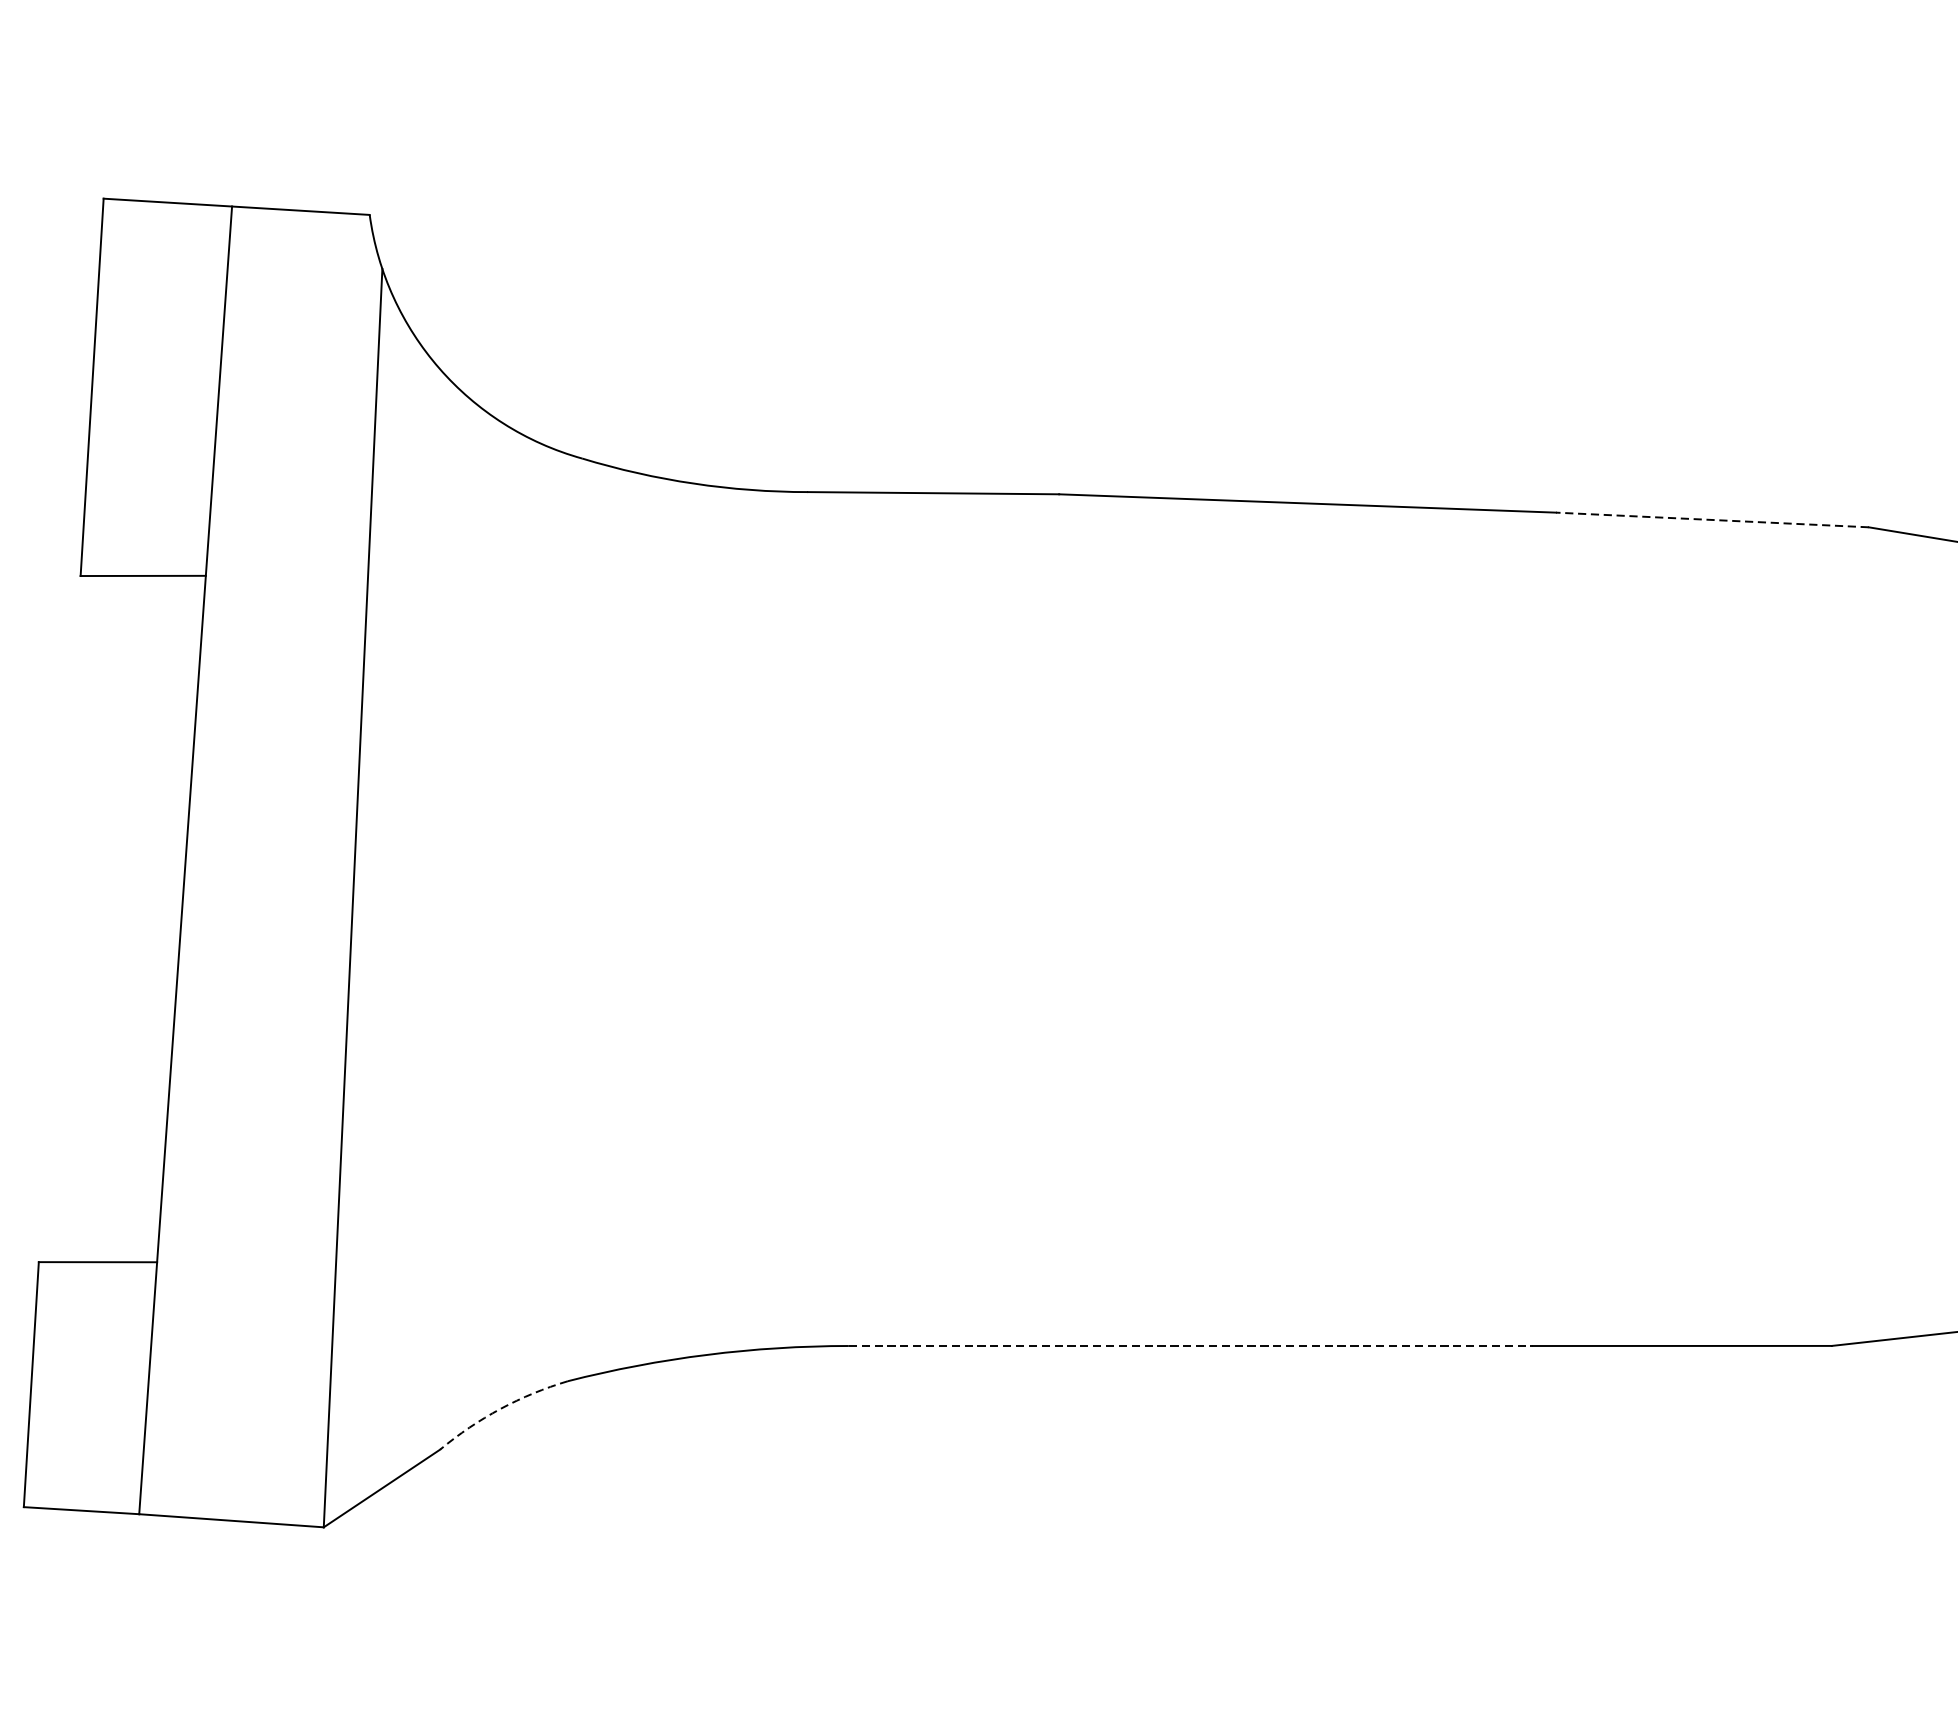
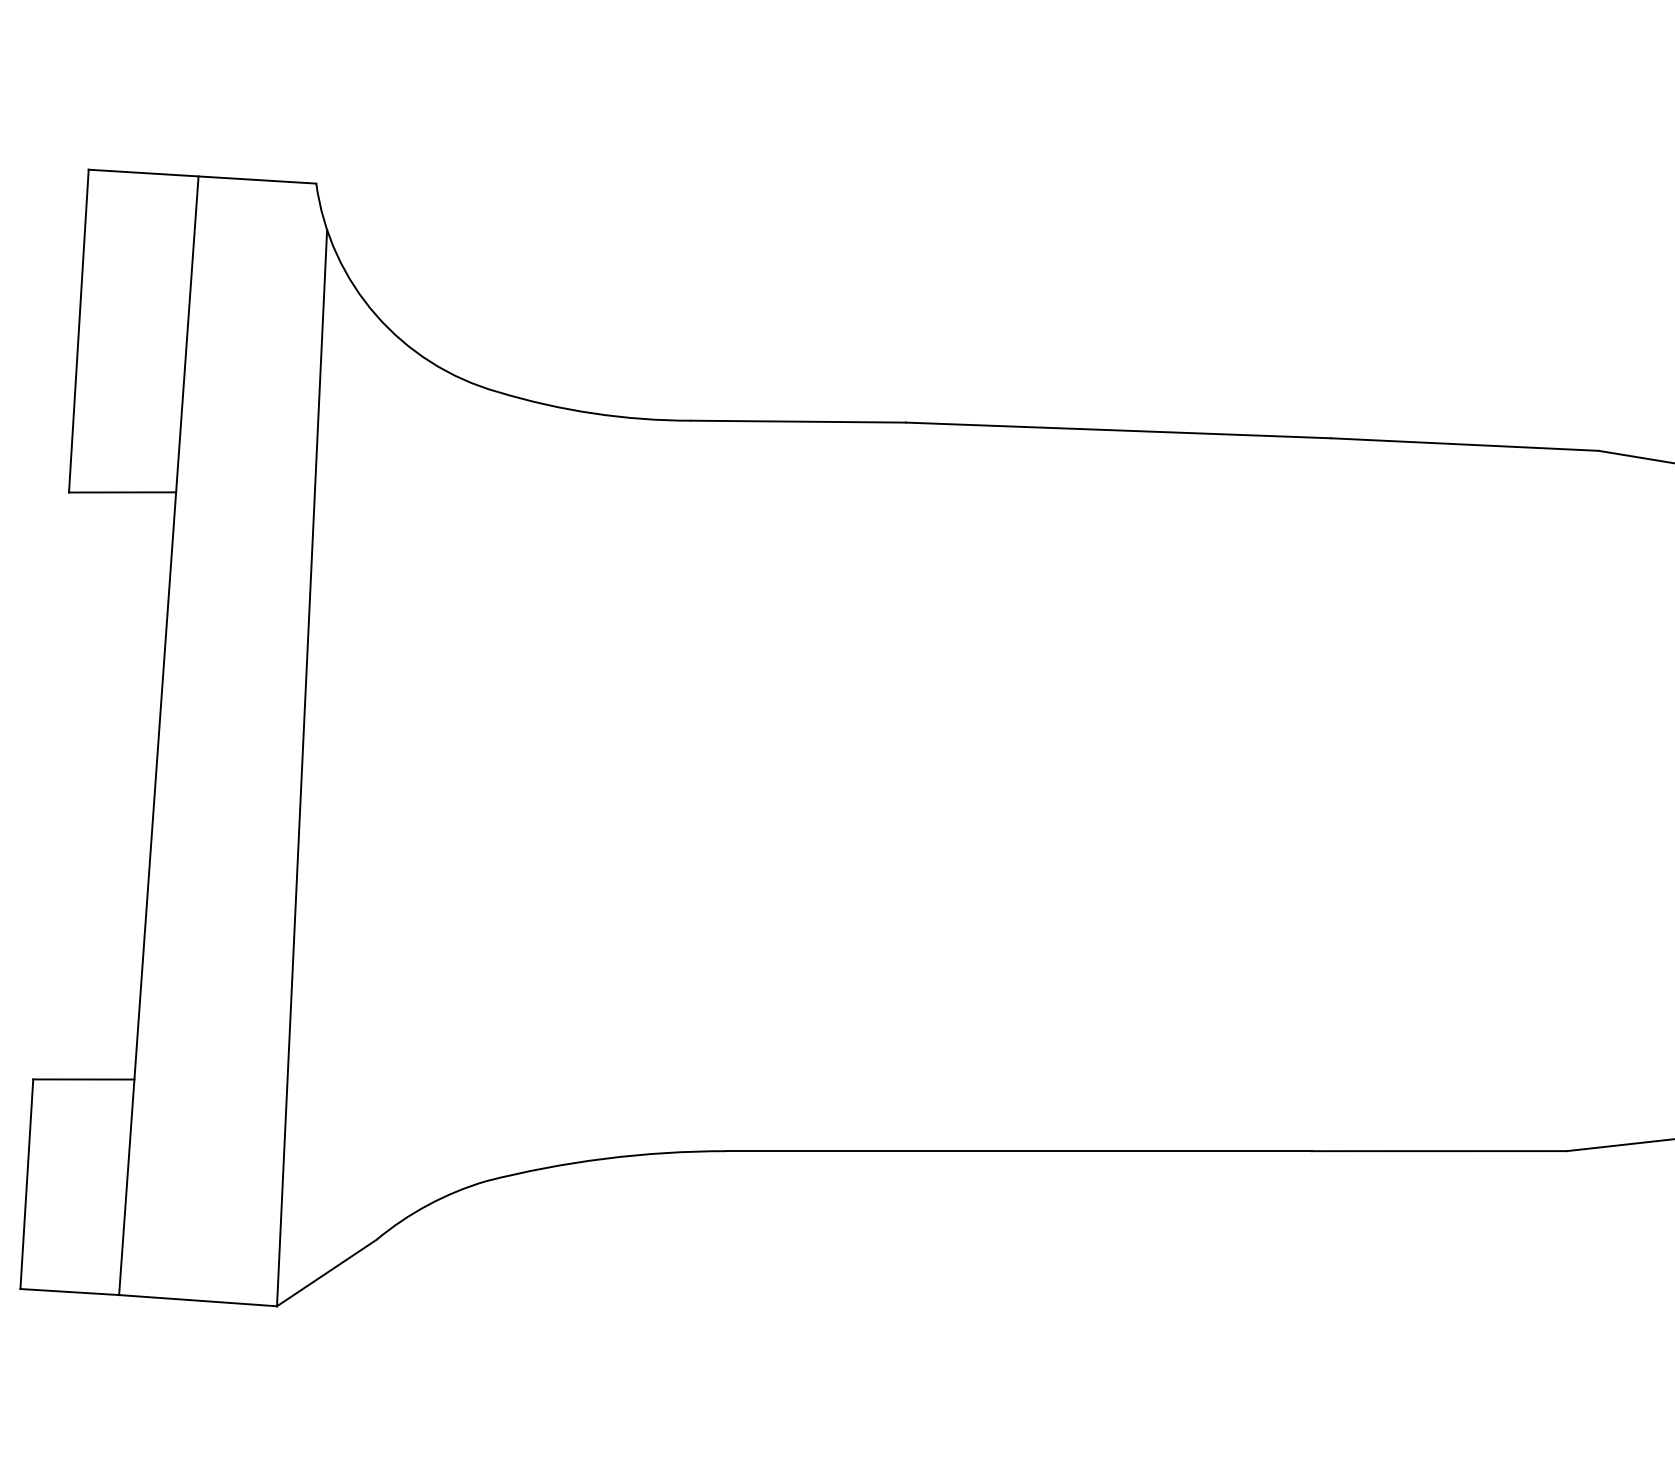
line: (1711, 519) -> (1464, 444), dashed -> solid
line: (1190, 1346) -> (1018, 1151), dashed -> solid
arc: (500, 1408) -> (428, 1204), dashed -> solid

